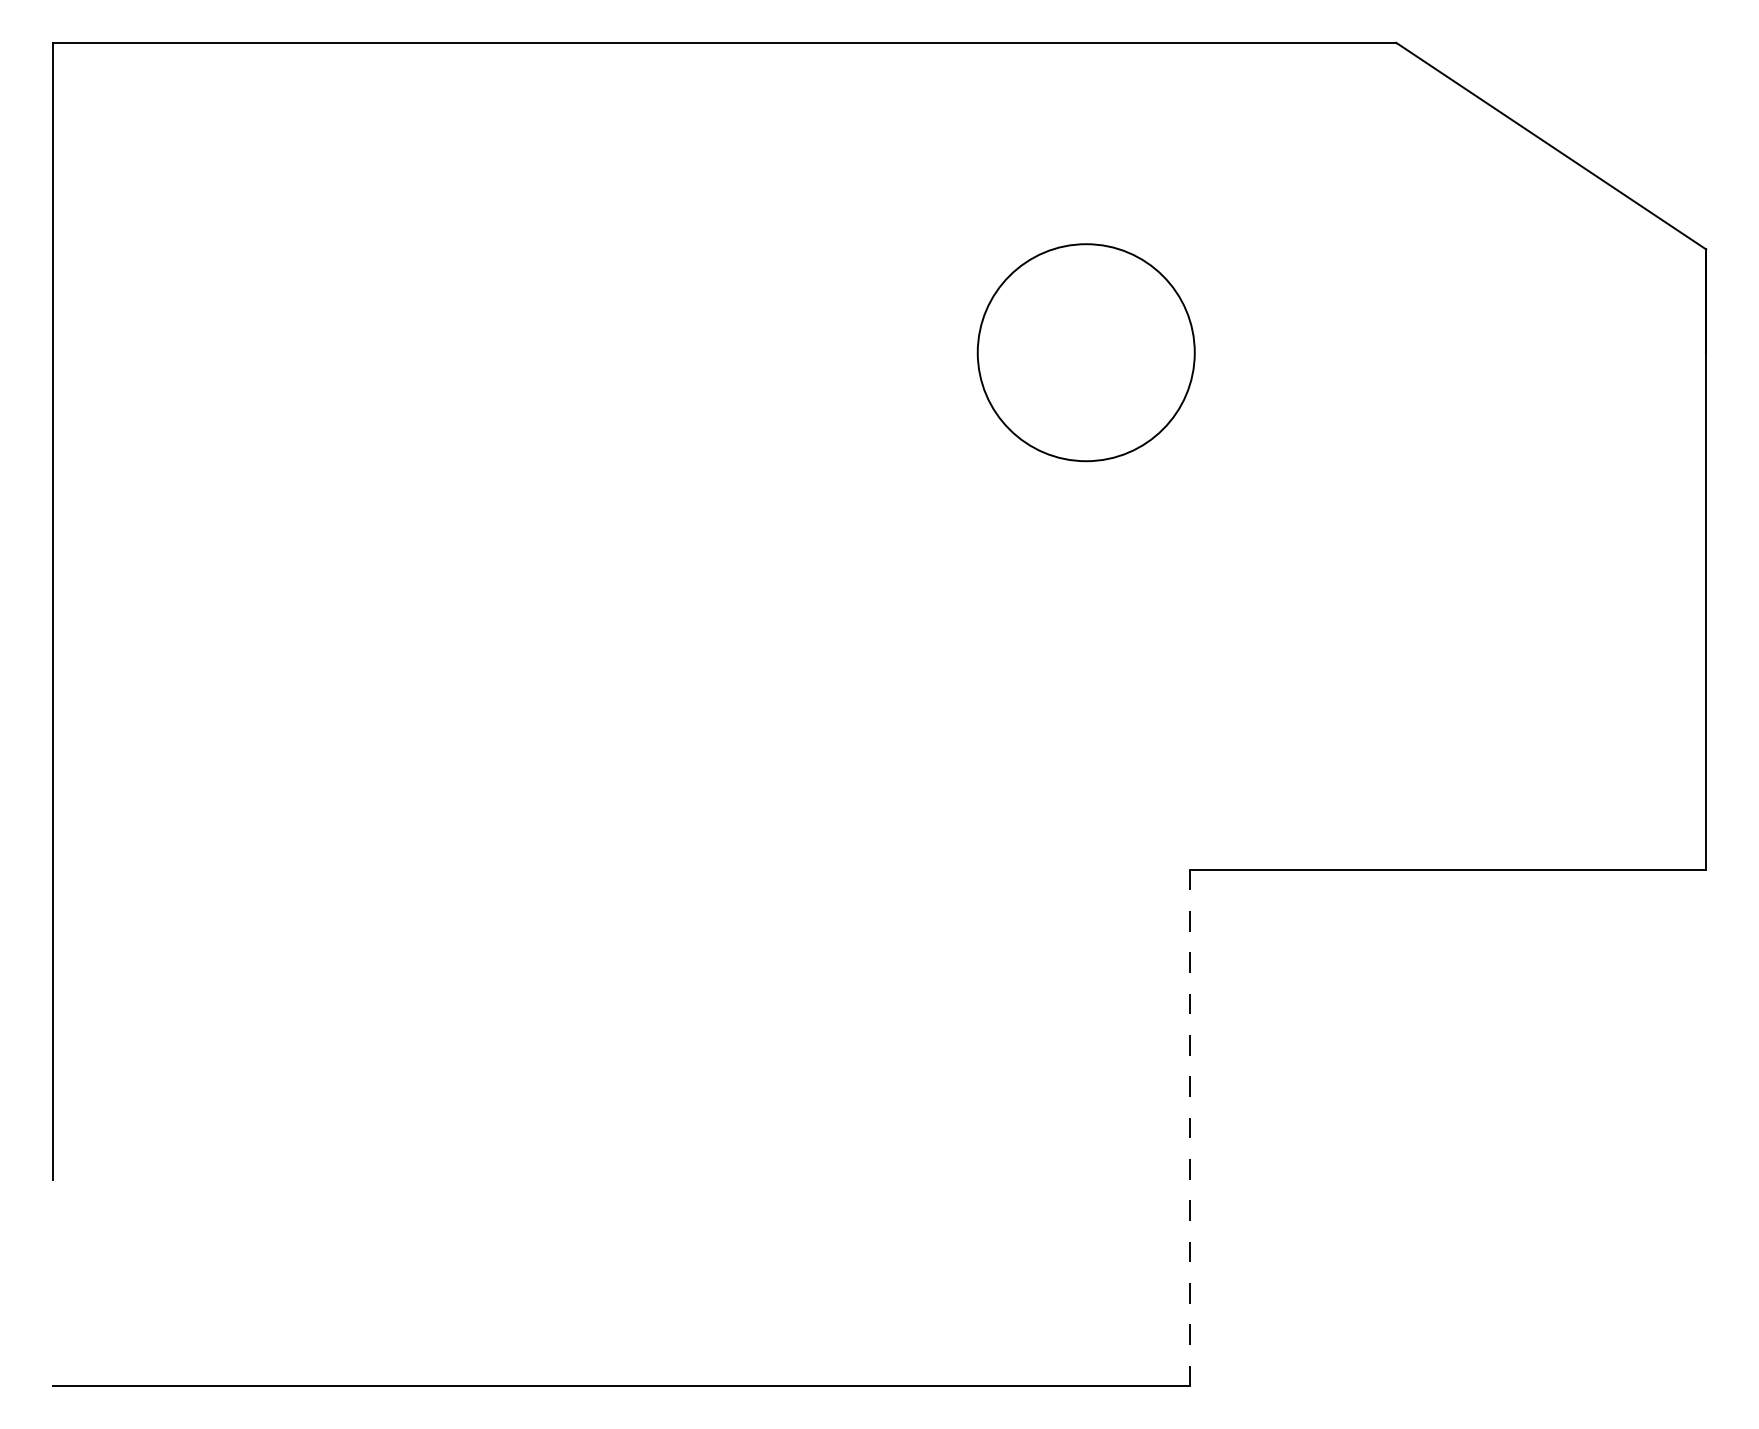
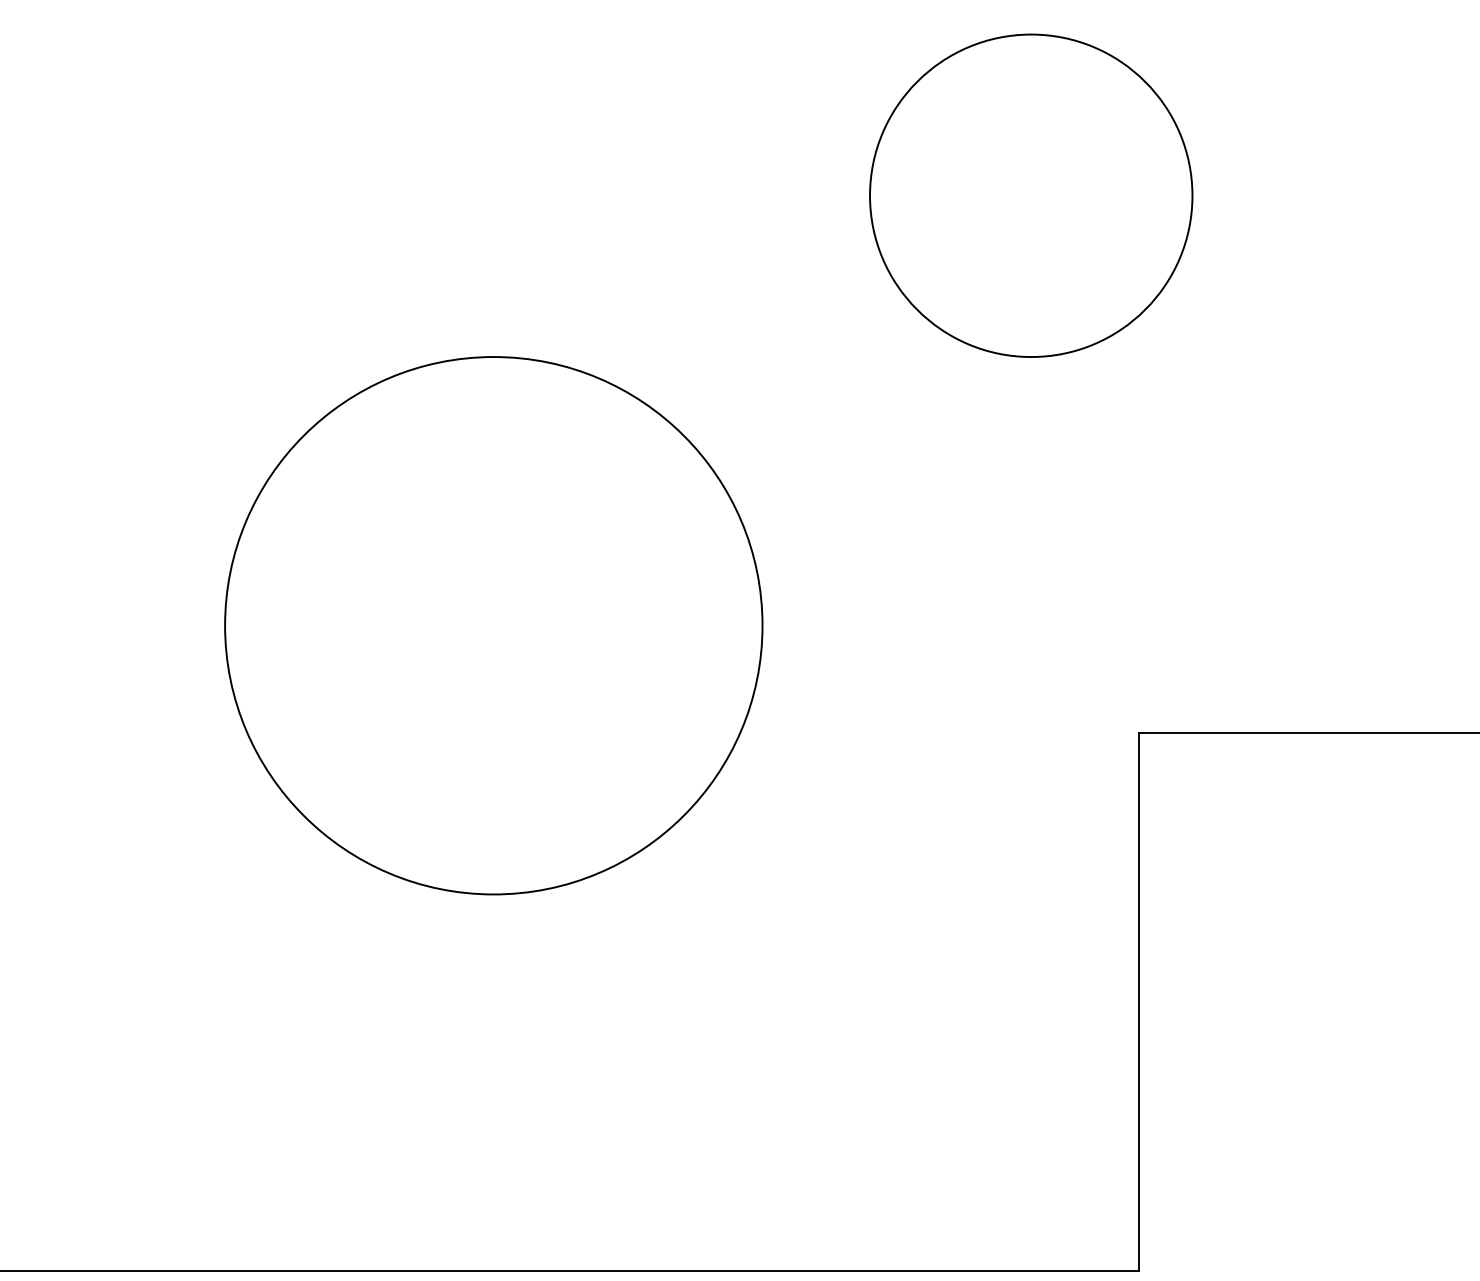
circle: (1086, 352) -> (1031, 195), size x1.43
circle: (569, 765) -> (493, 625), added
line: (1189, 1127) -> (1138, 1001), dashed -> solid

